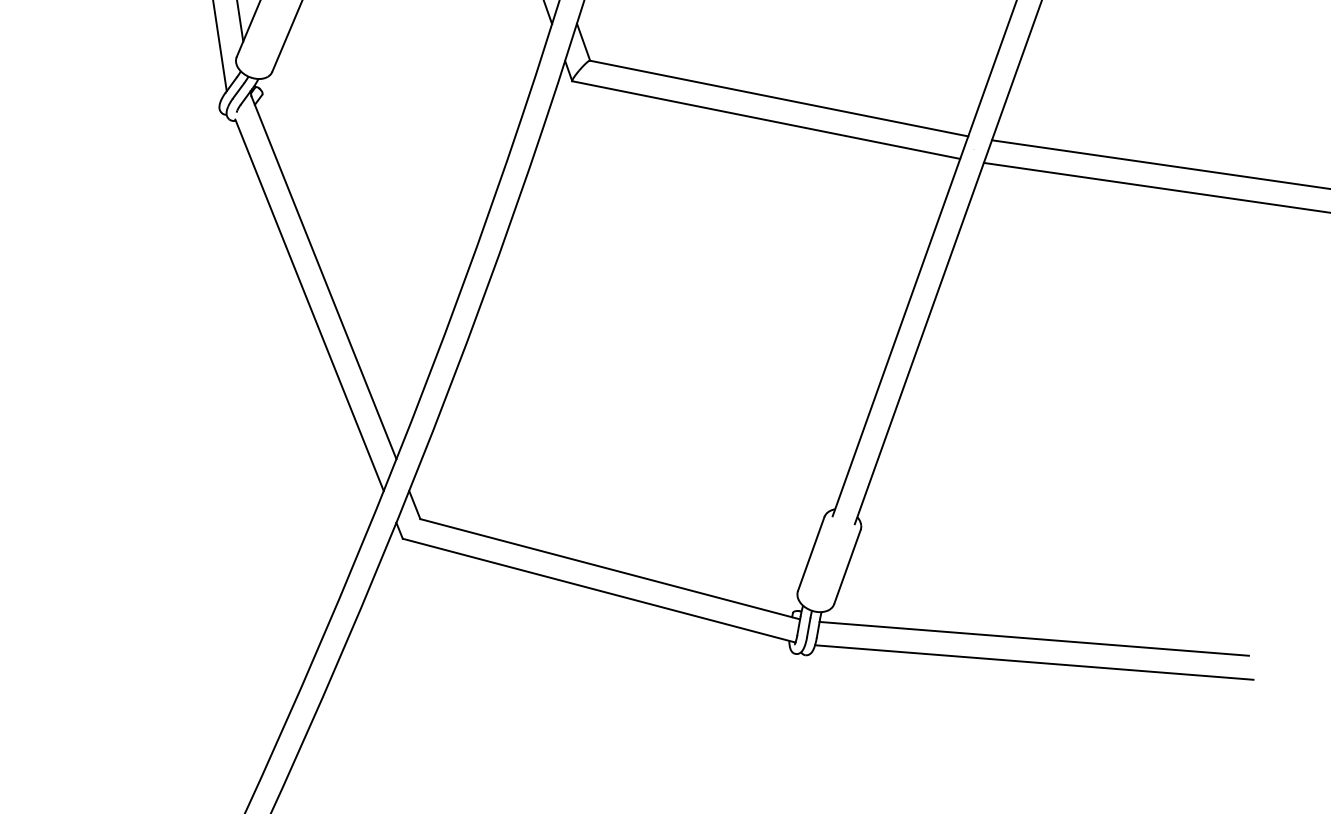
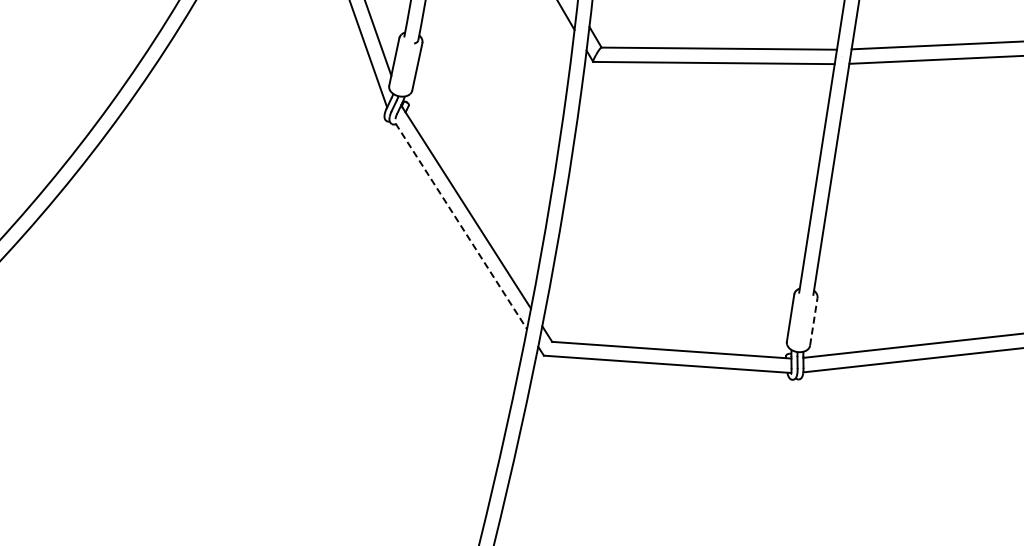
line: (309, 305) -> (461, 226), solid -> dashed
line: (847, 566) -> (813, 321), solid -> dashed

